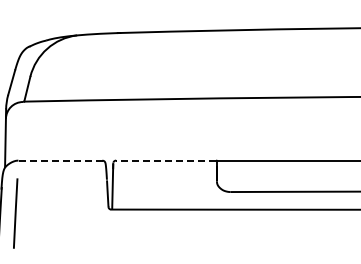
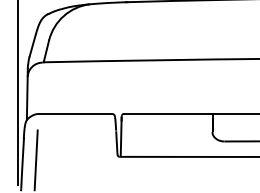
line: (59, 160) -> (74, 113), dashed -> solid
line: (165, 160) -> (167, 113), dashed -> solid

